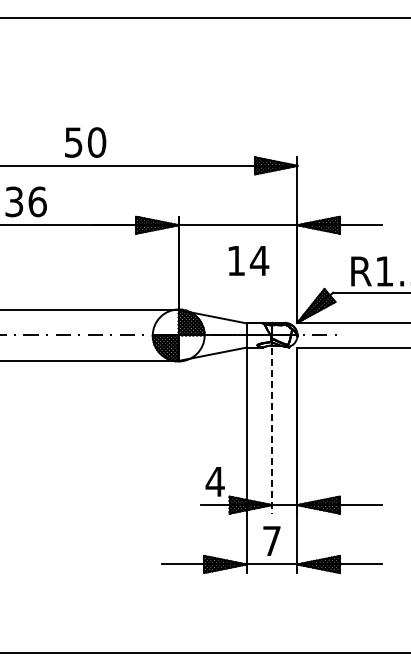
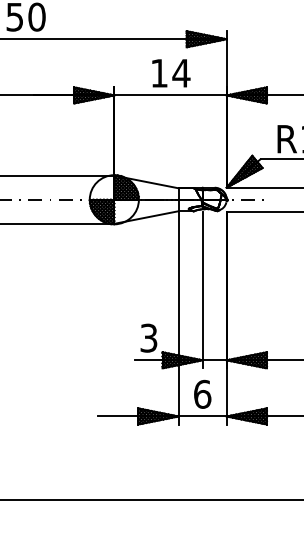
text: (248, 260) -> (170, 72), moved
line: (272, 430) -> (203, 289), dashed -> solid
text: (214, 481) -> (148, 337), 4 -> 3
text: (272, 540) -> (203, 393), 7 -> 6

